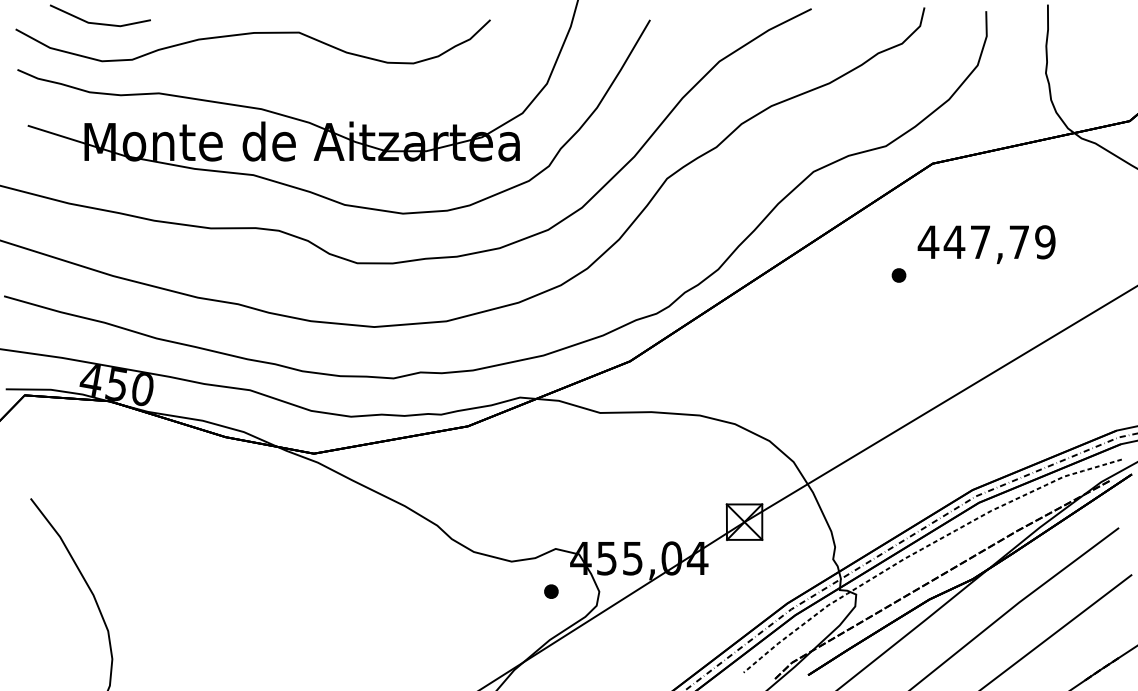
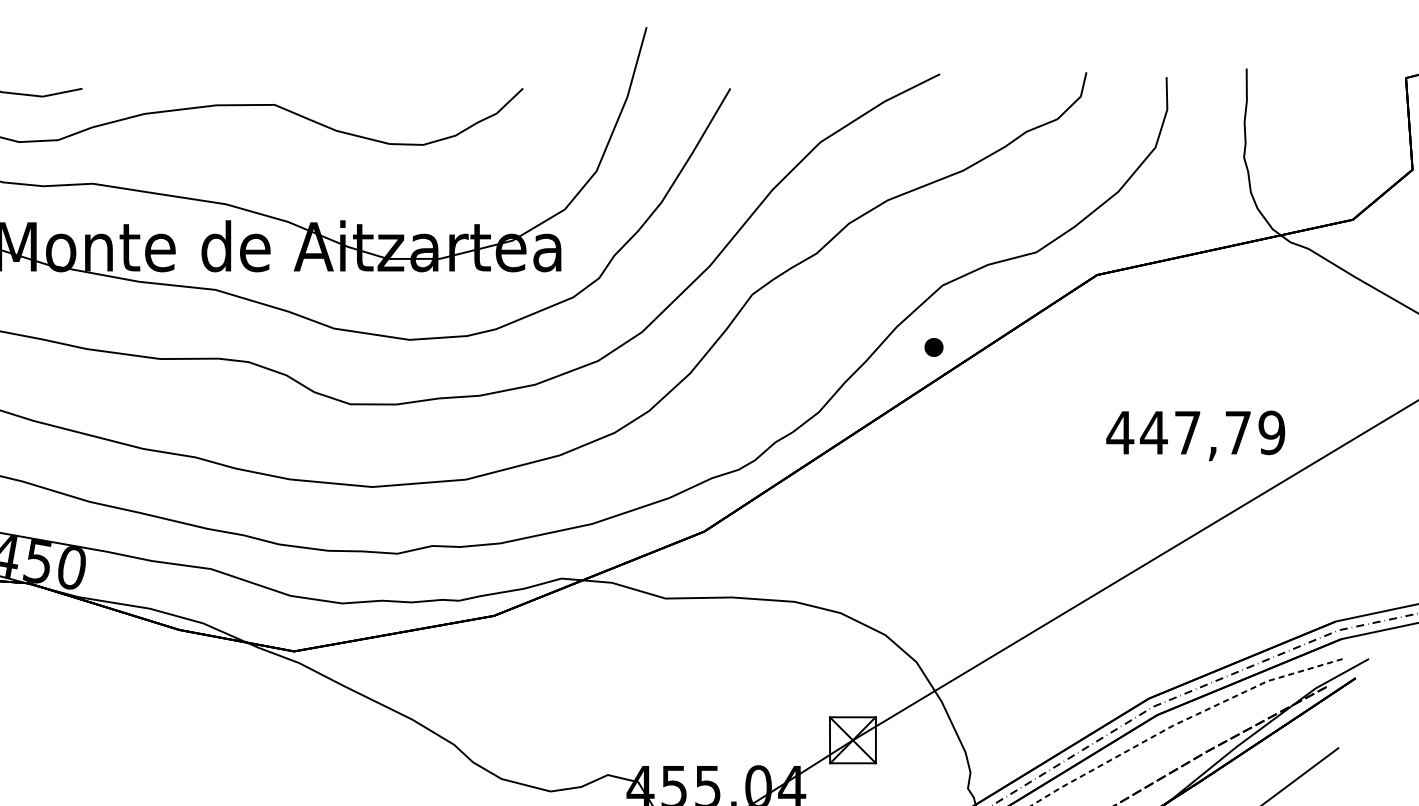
text: (986, 244) -> (1195, 435), moved
part: (898, 275) -> (933, 347), moved

